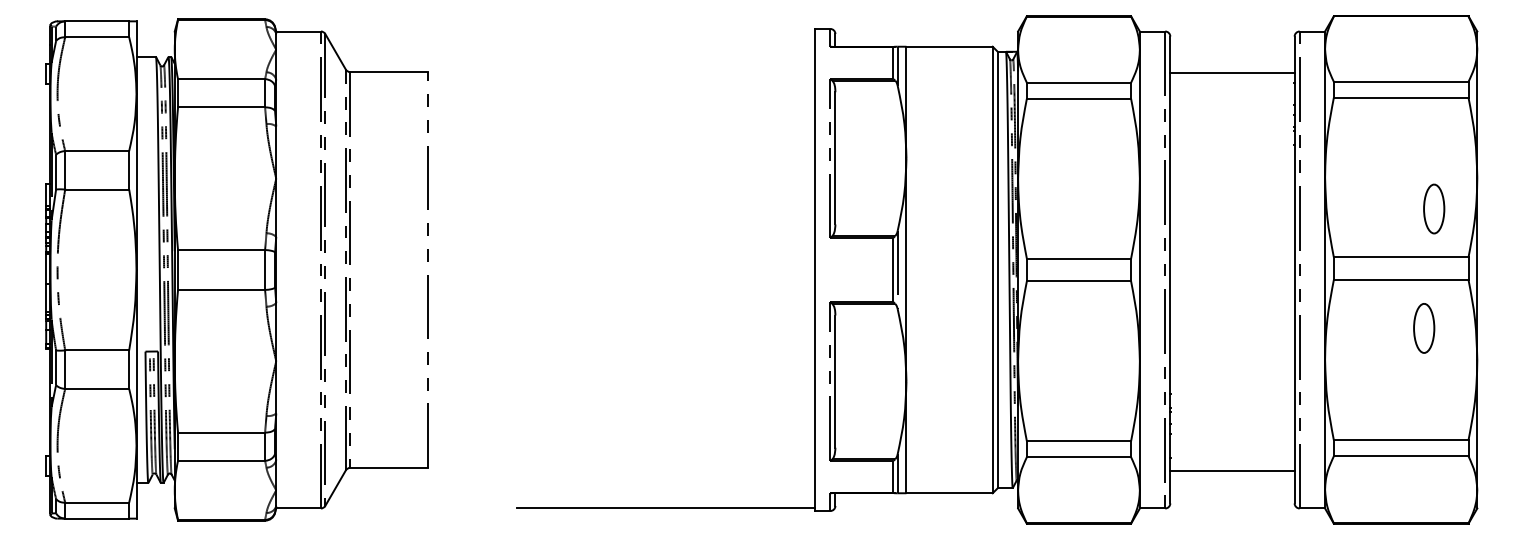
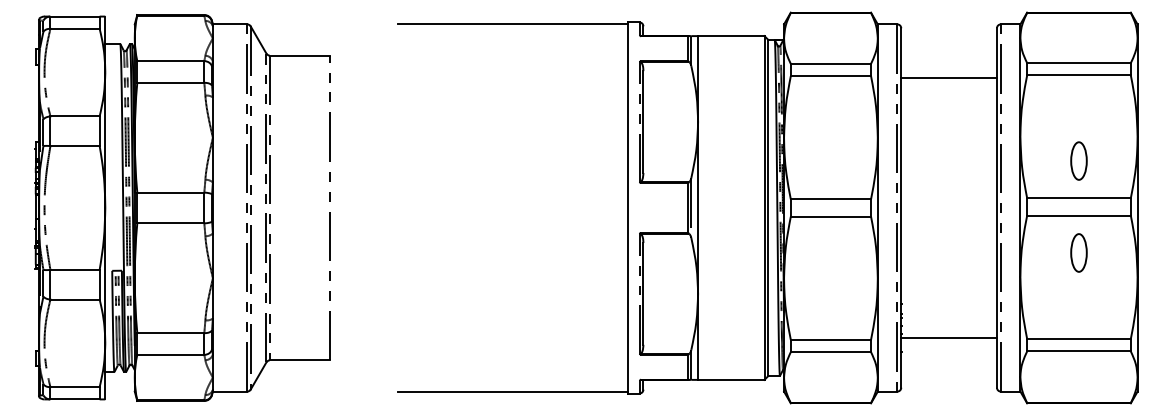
line: (665, 31) -> (512, 24), added
line: (1232, 72) -> (949, 78), moved
part: (1434, 208) -> (1079, 160), moved
part: (1424, 328) -> (1079, 253), moved
line: (1232, 471) -> (949, 337), moved

